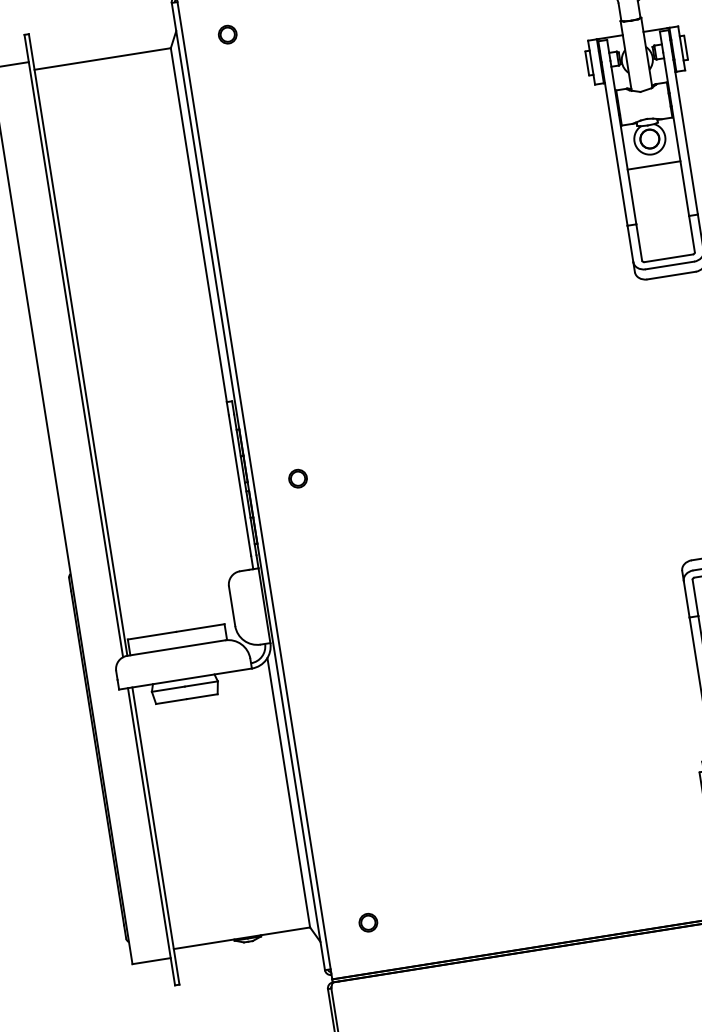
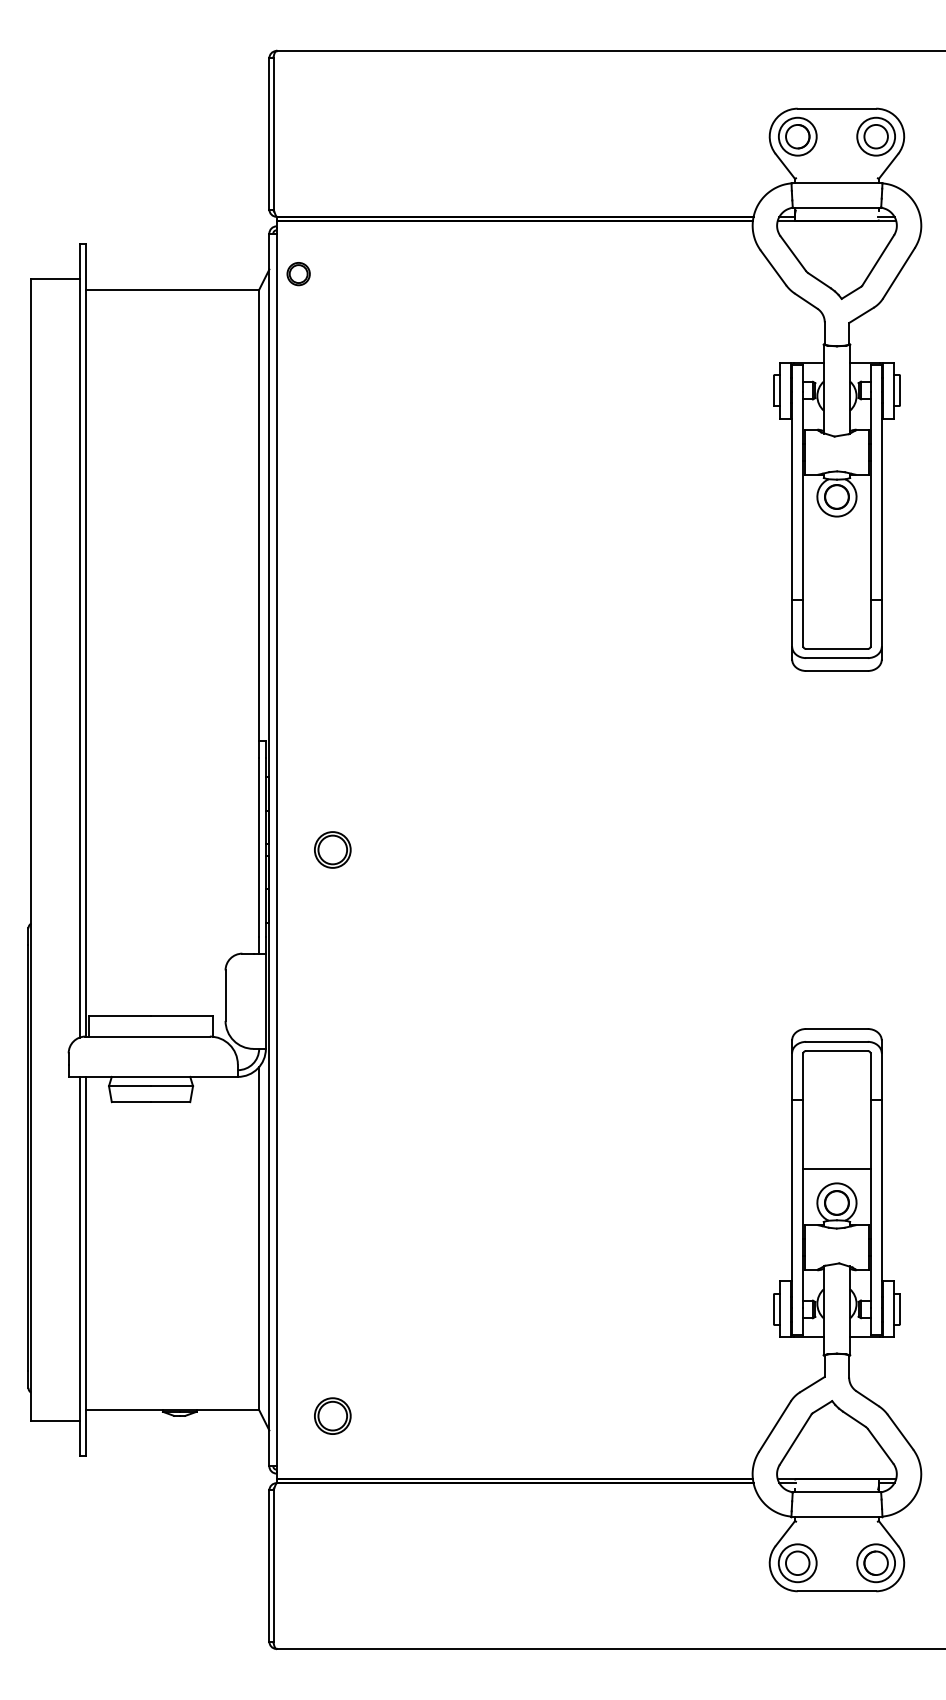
part: (227, 35) -> (298, 274), moved
line: (653, 165) -> (836, 530), removed
part: (297, 478) -> (332, 849), size x1.6
part: (368, 922) -> (332, 1415), size x1.6

